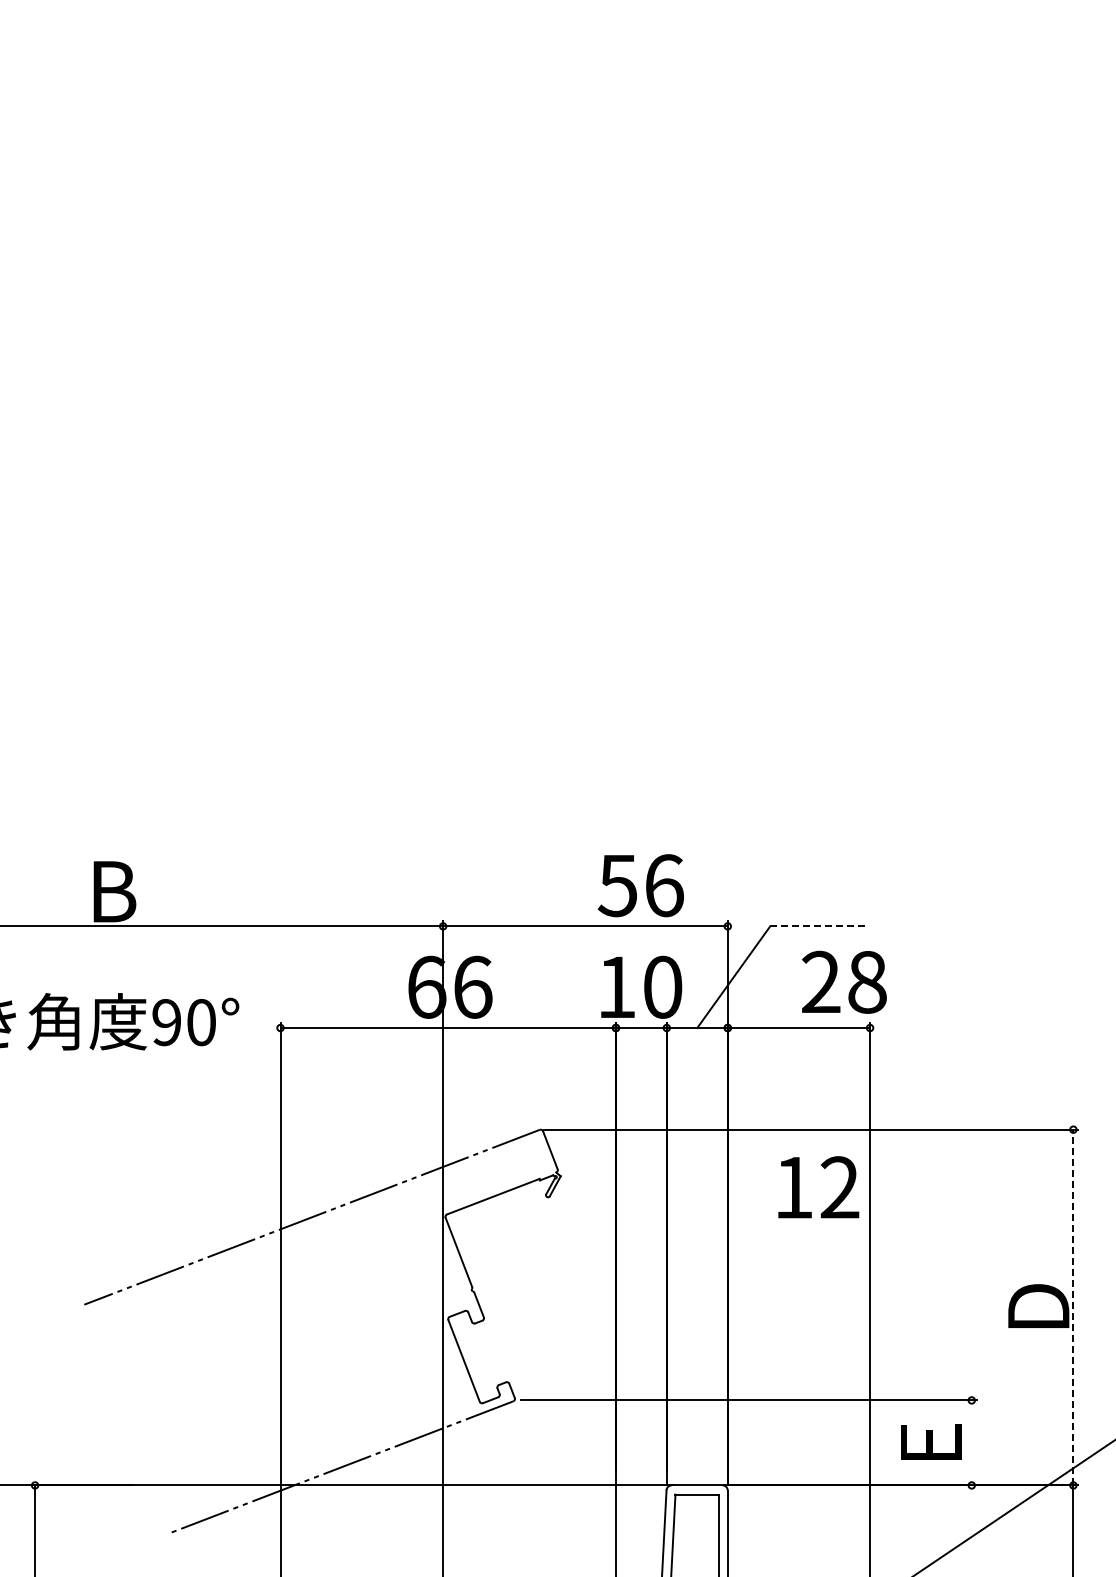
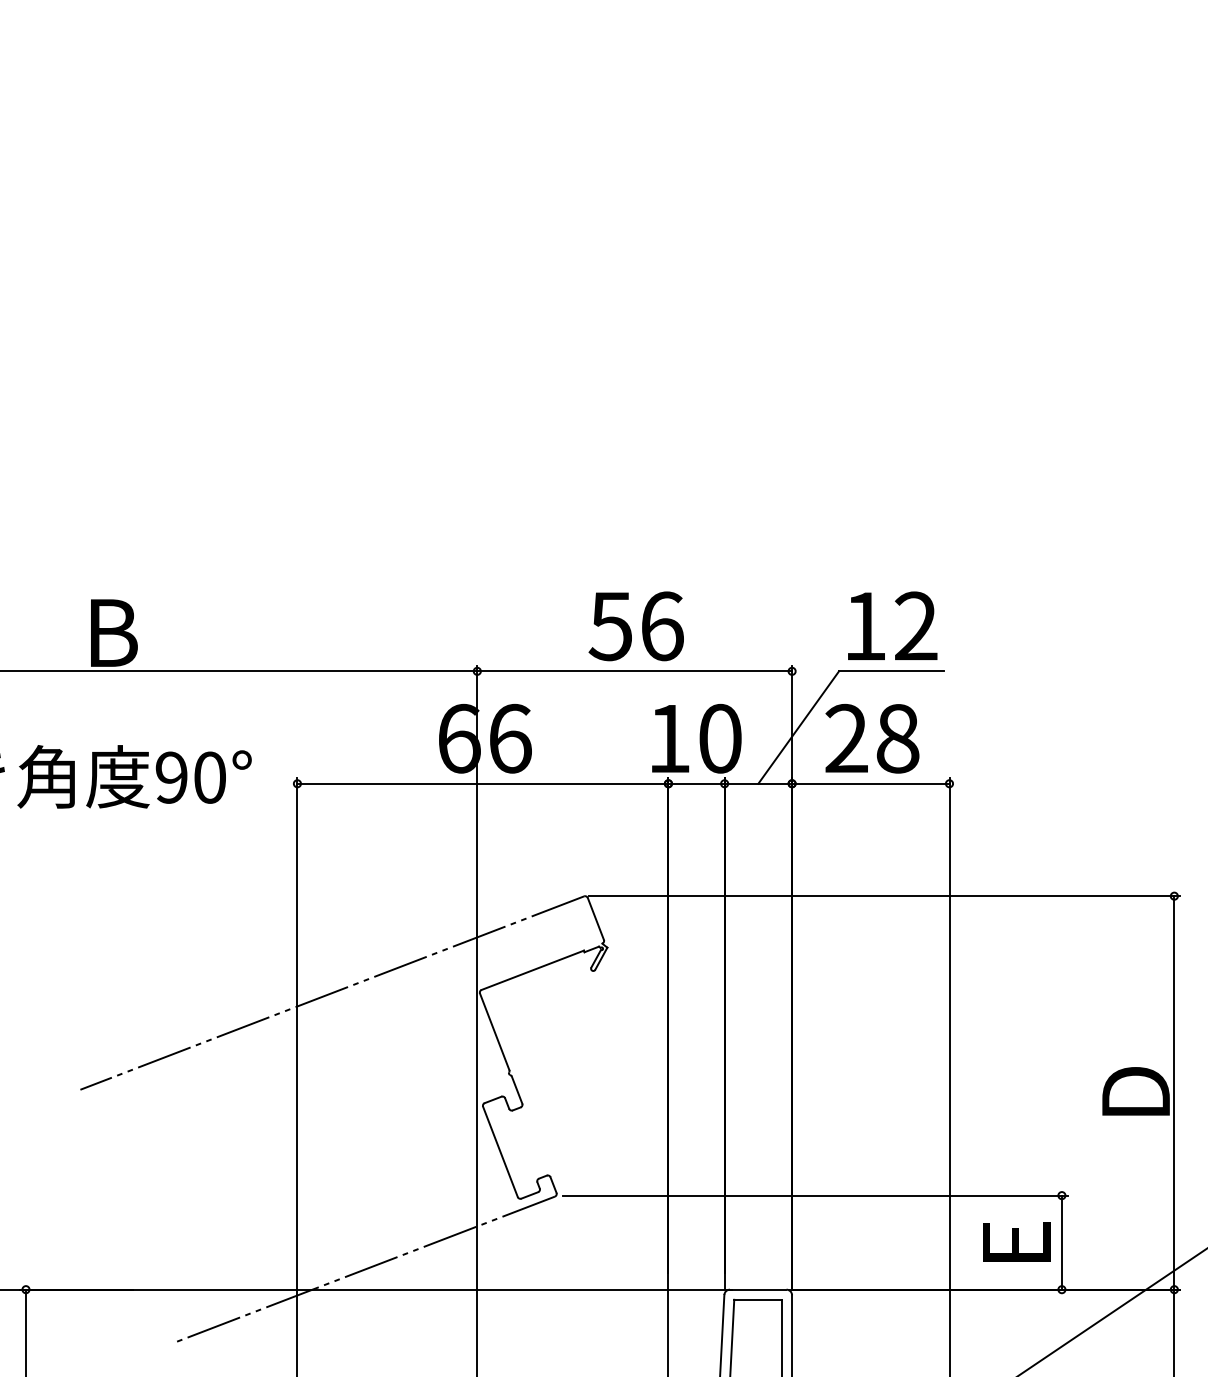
text: (640, 885) -> (635, 626), moved
line: (817, 926) -> (891, 671), dashed -> solid
text: (844, 981) -> (872, 737), moved
text: (818, 1187) -> (892, 626), moved
line: (1073, 1307) -> (1174, 1092), dashed -> solid
line: (971, 1442) -> (1061, 1242), added

